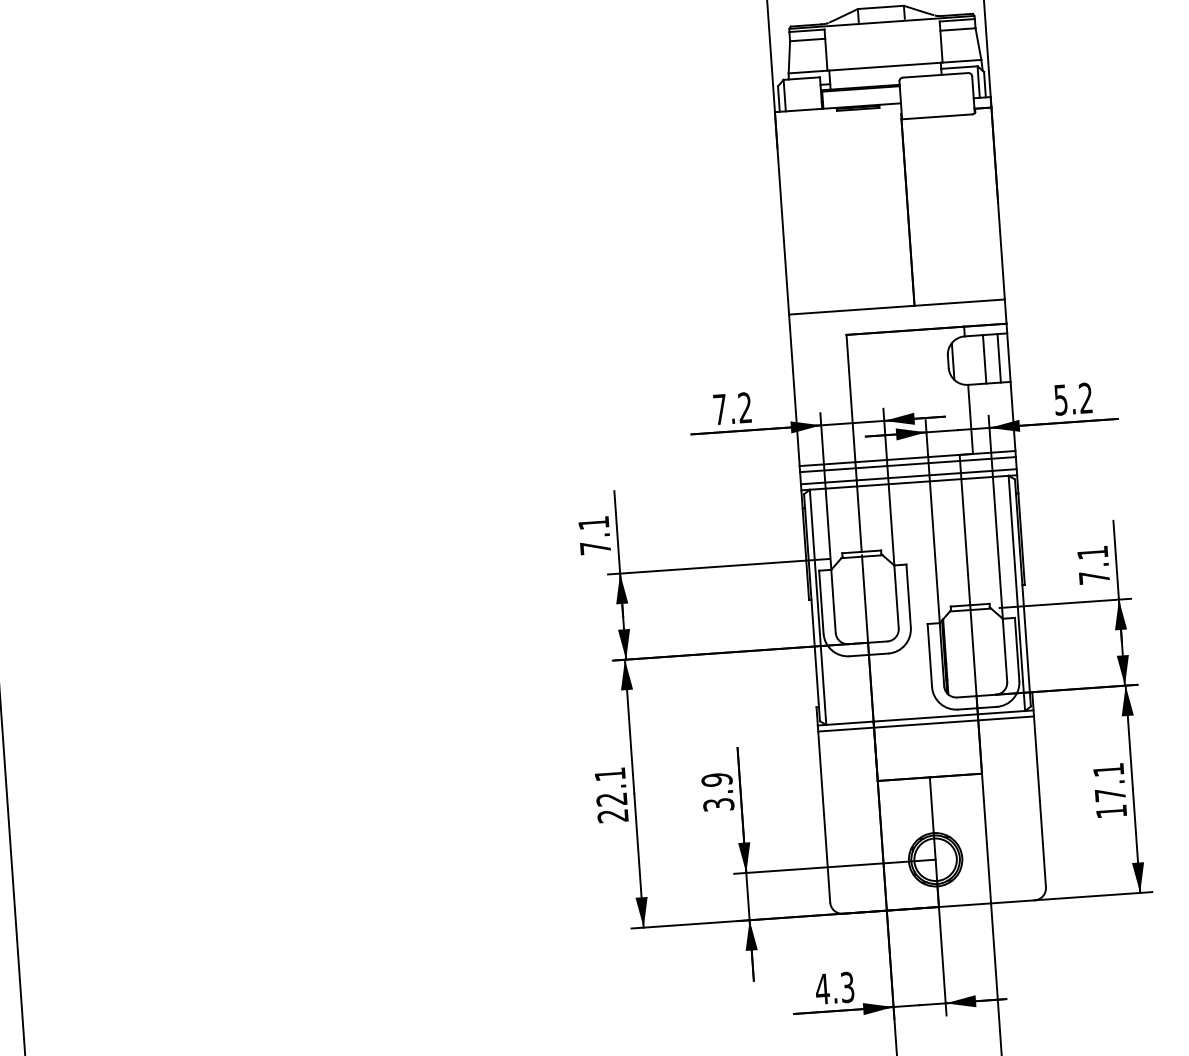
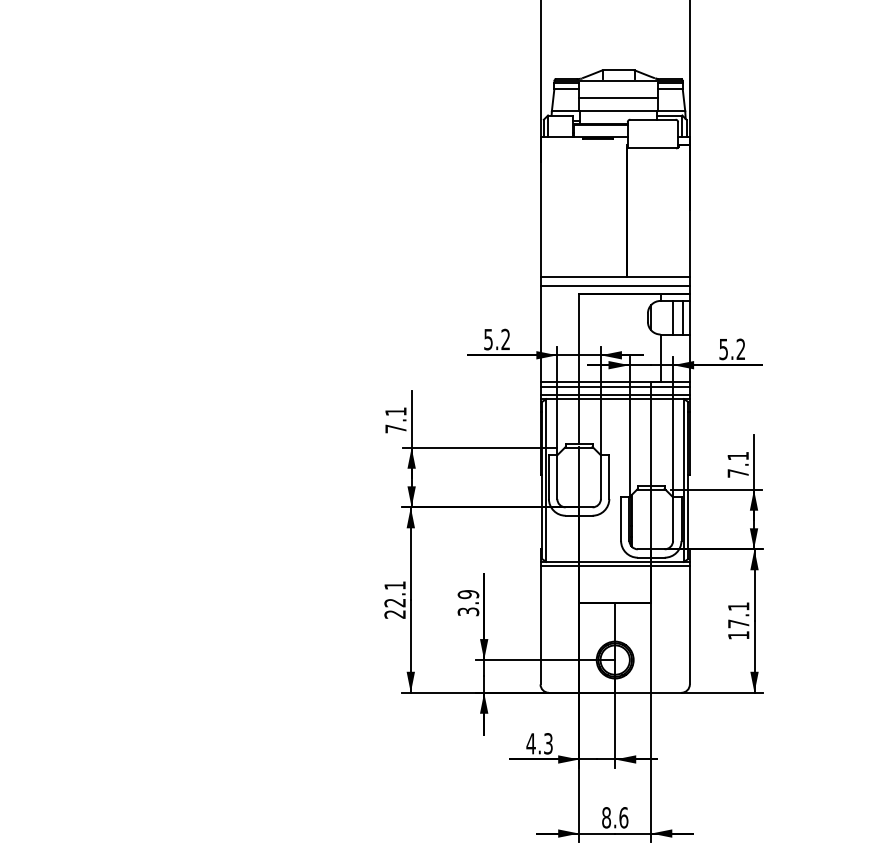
line: (883, 48) -> (618, 98), added
line: (896, 318) -> (614, 285), added
text: (720, 409) -> (488, 339), 7.2 -> 5.2

